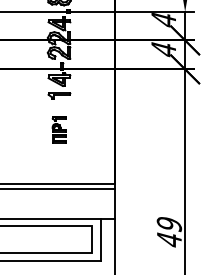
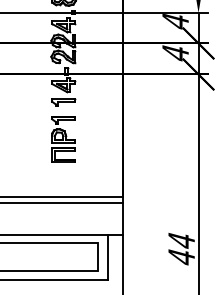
part: (59, 130) -> (63, 139), size x1.67
text: (169, 224) -> (181, 240), 49 -> 44

